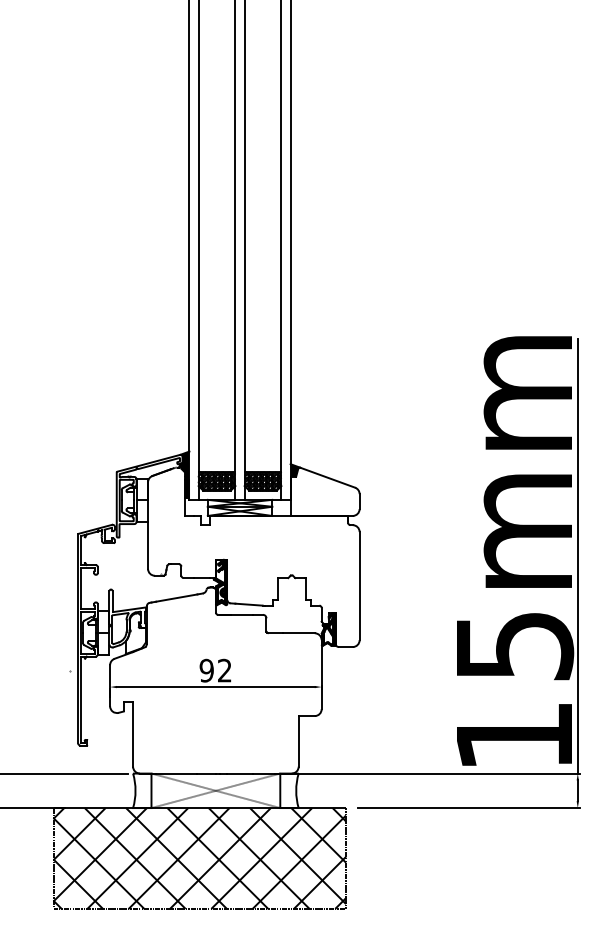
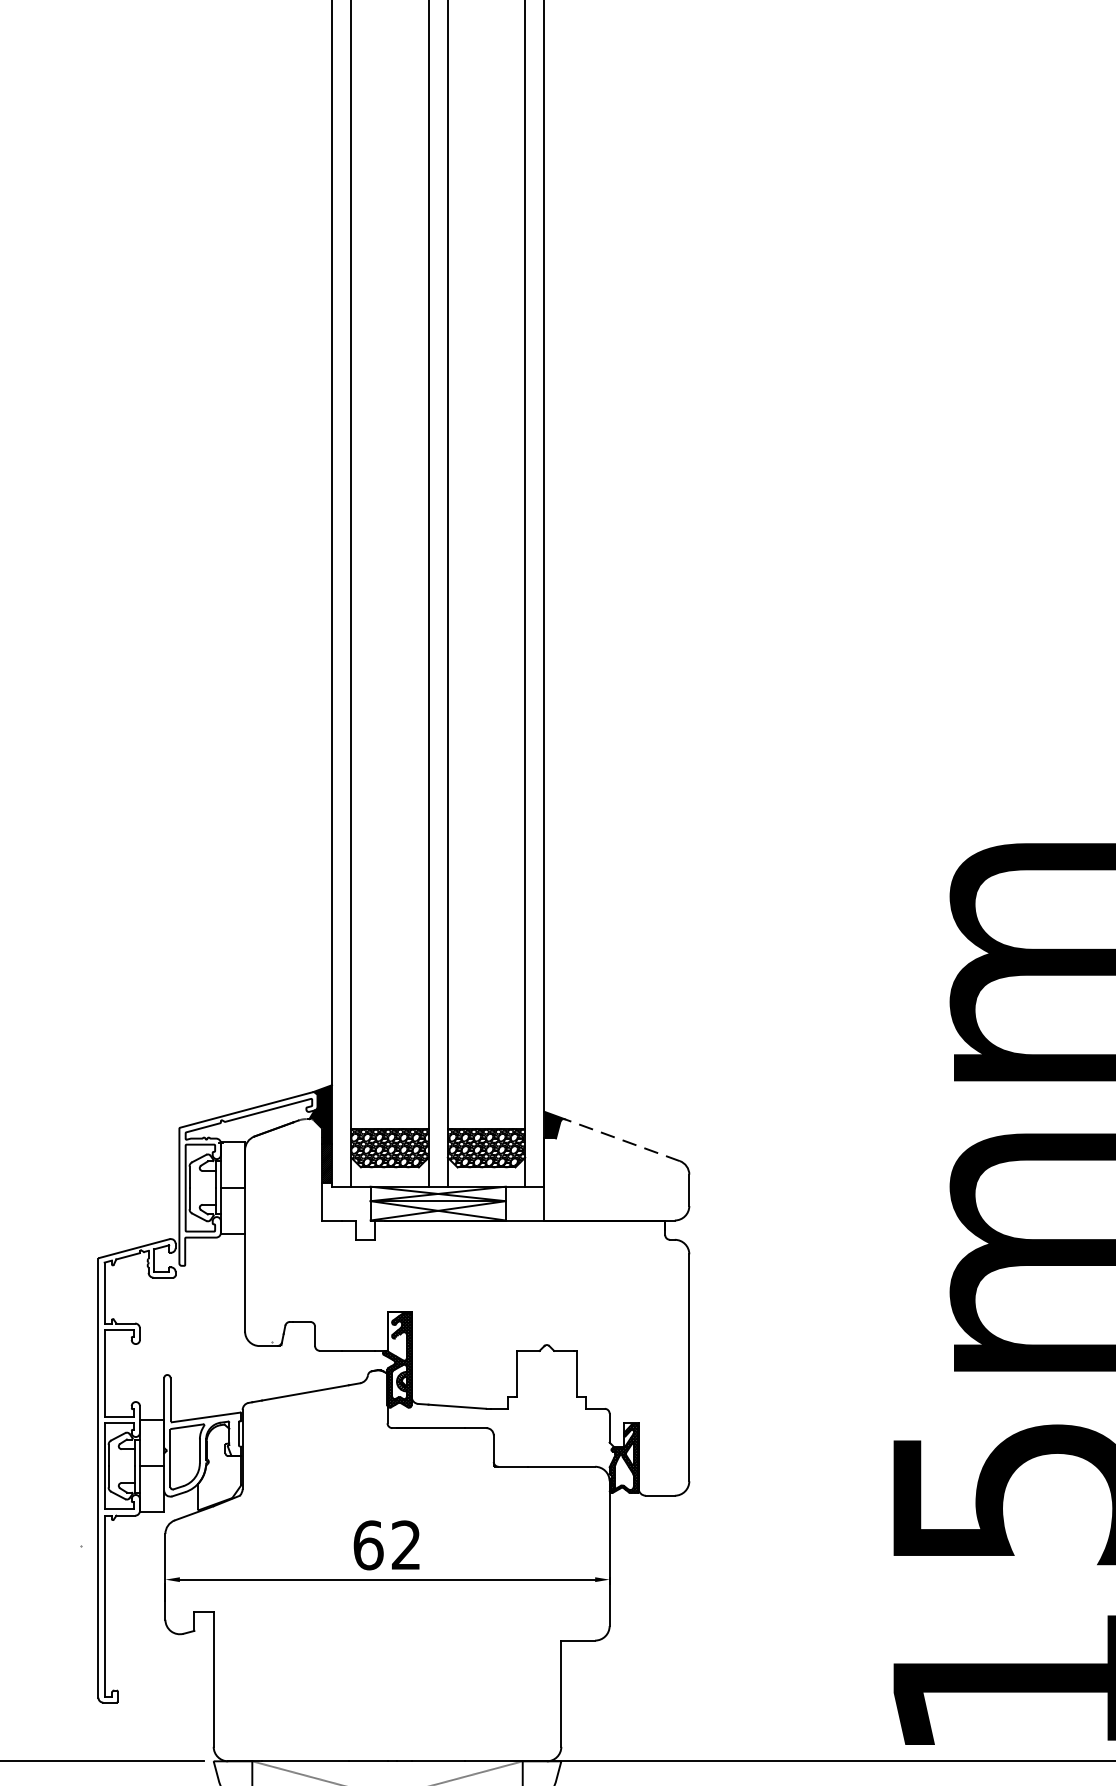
line: (327, 477) -> (621, 1139), solid -> dashed
text: (206, 670) -> (367, 1544), 92 -> 62

